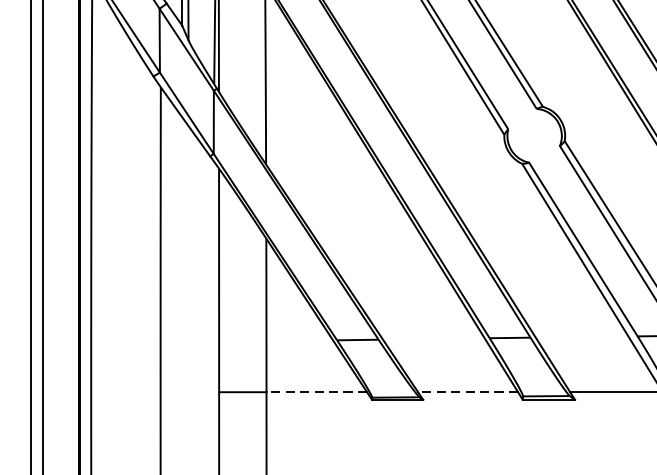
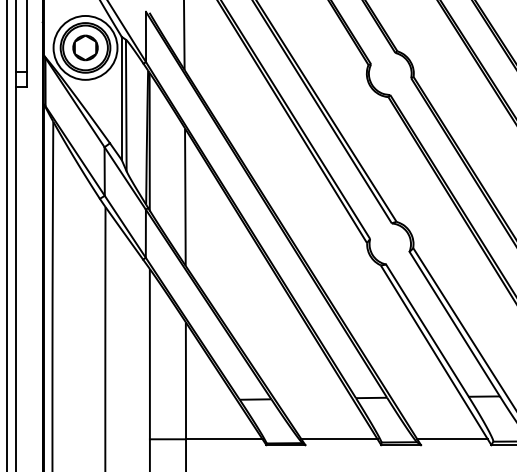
line: (315, 392) -> (223, 439), dashed -> solid
line: (468, 392) -> (339, 439), dashed -> solid

